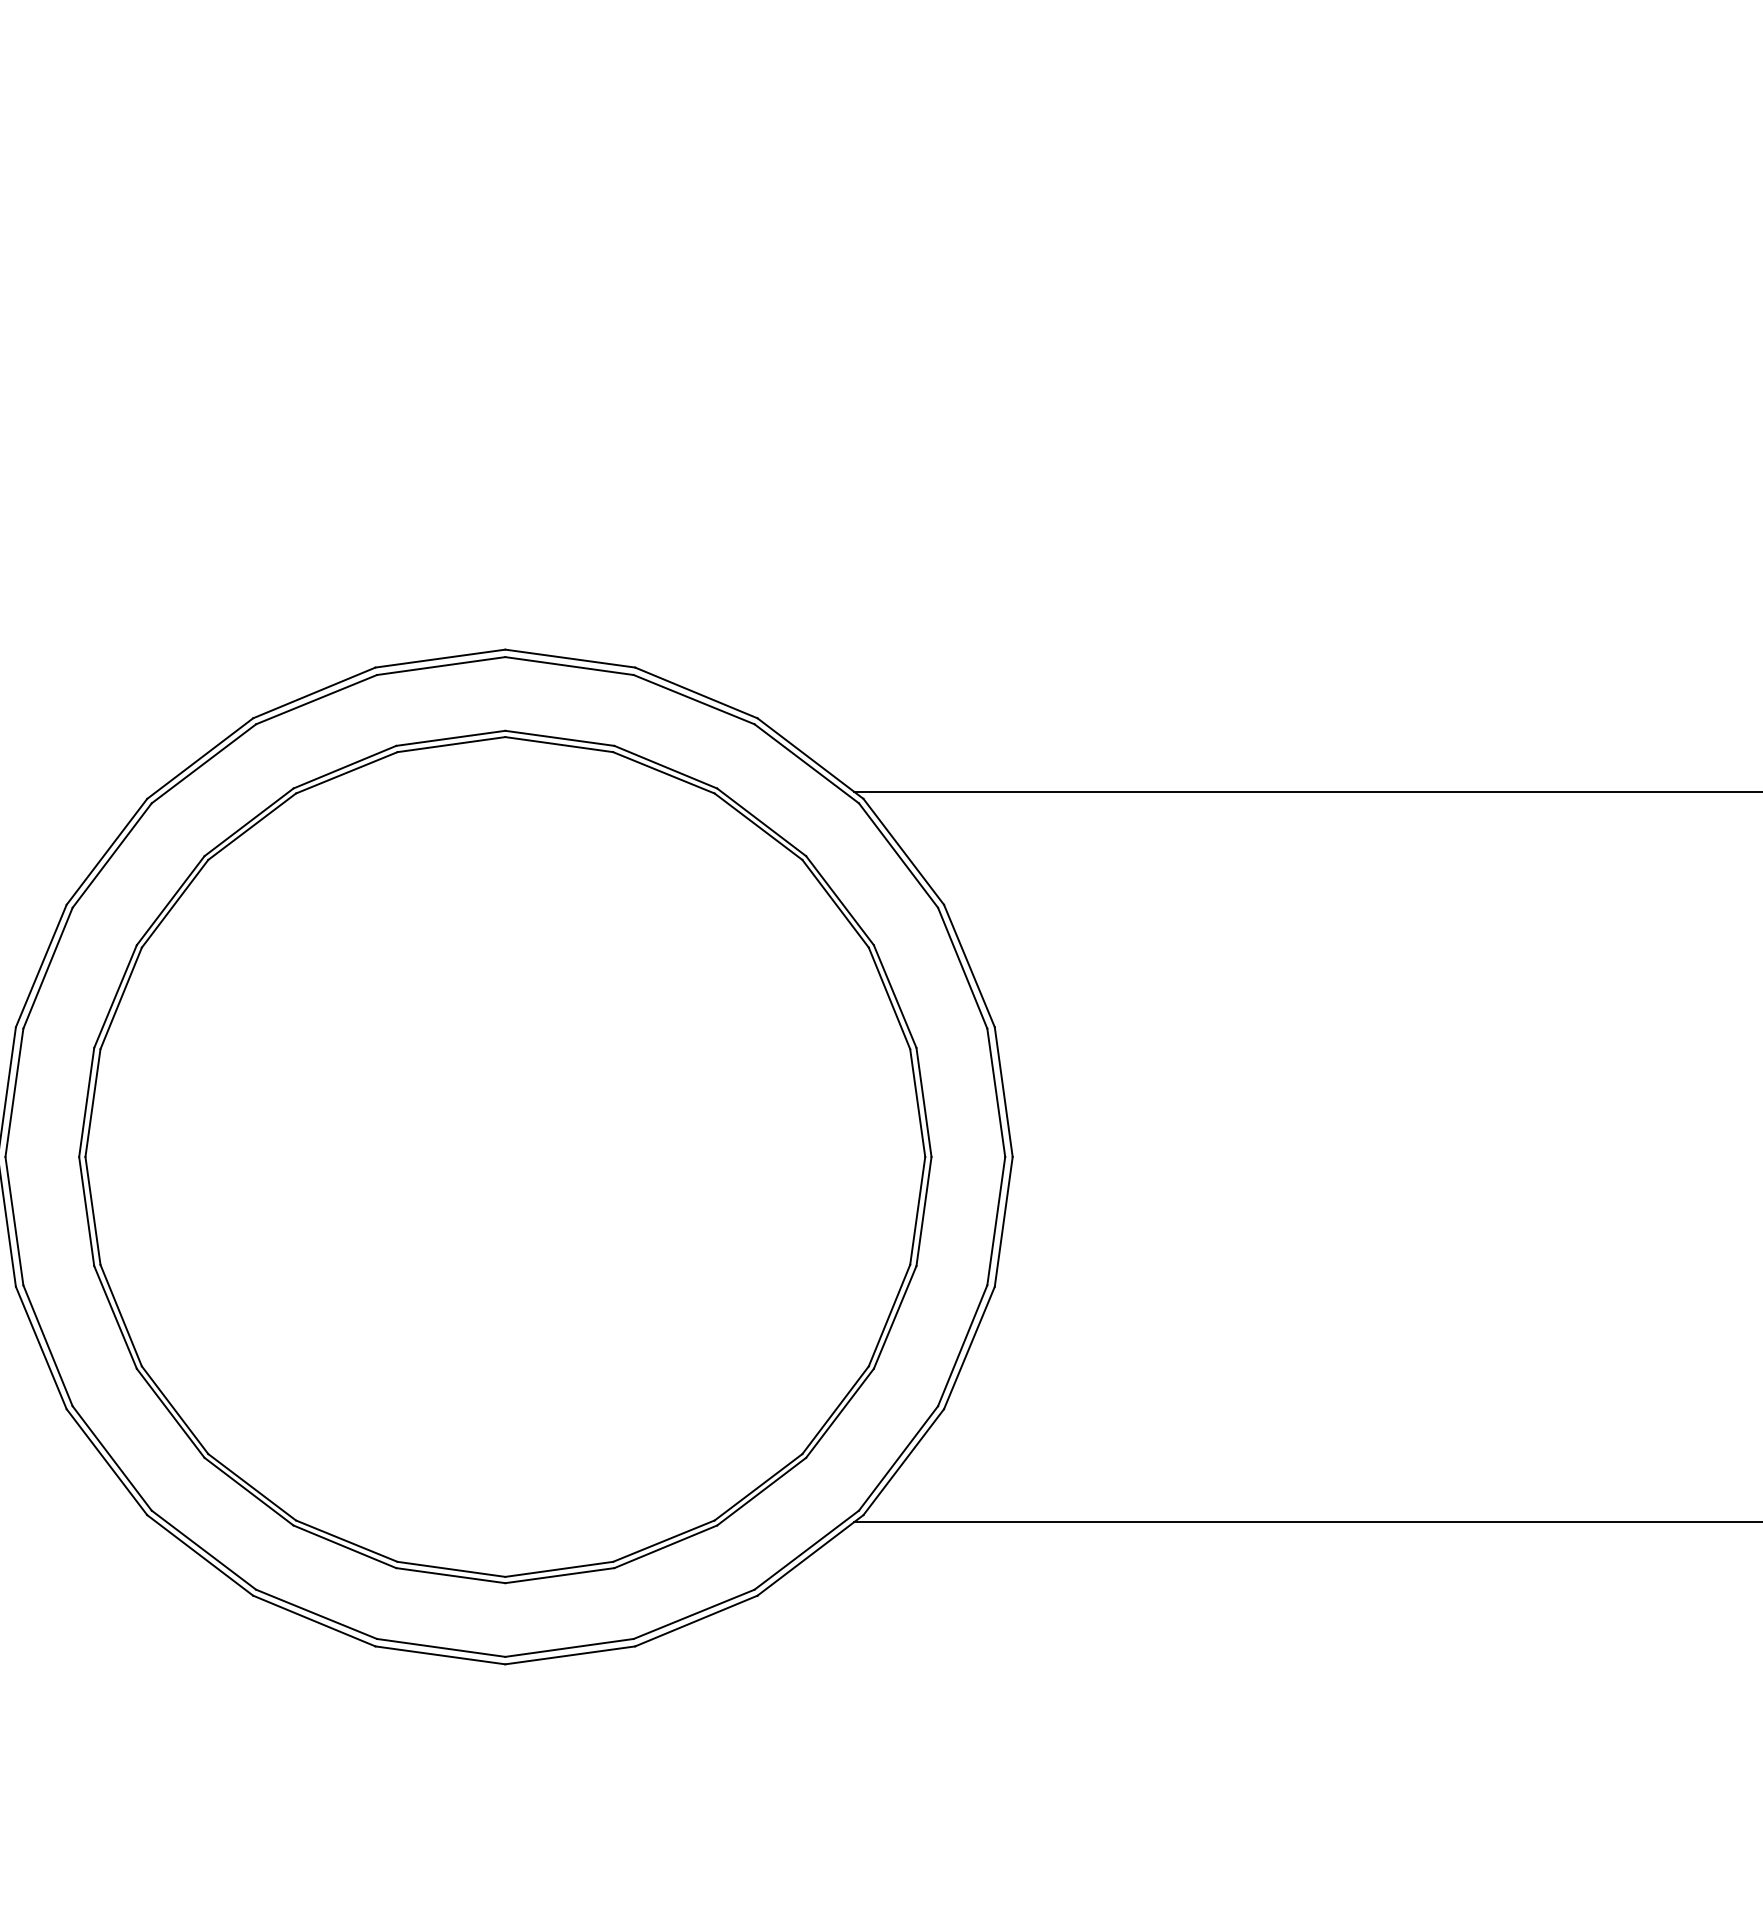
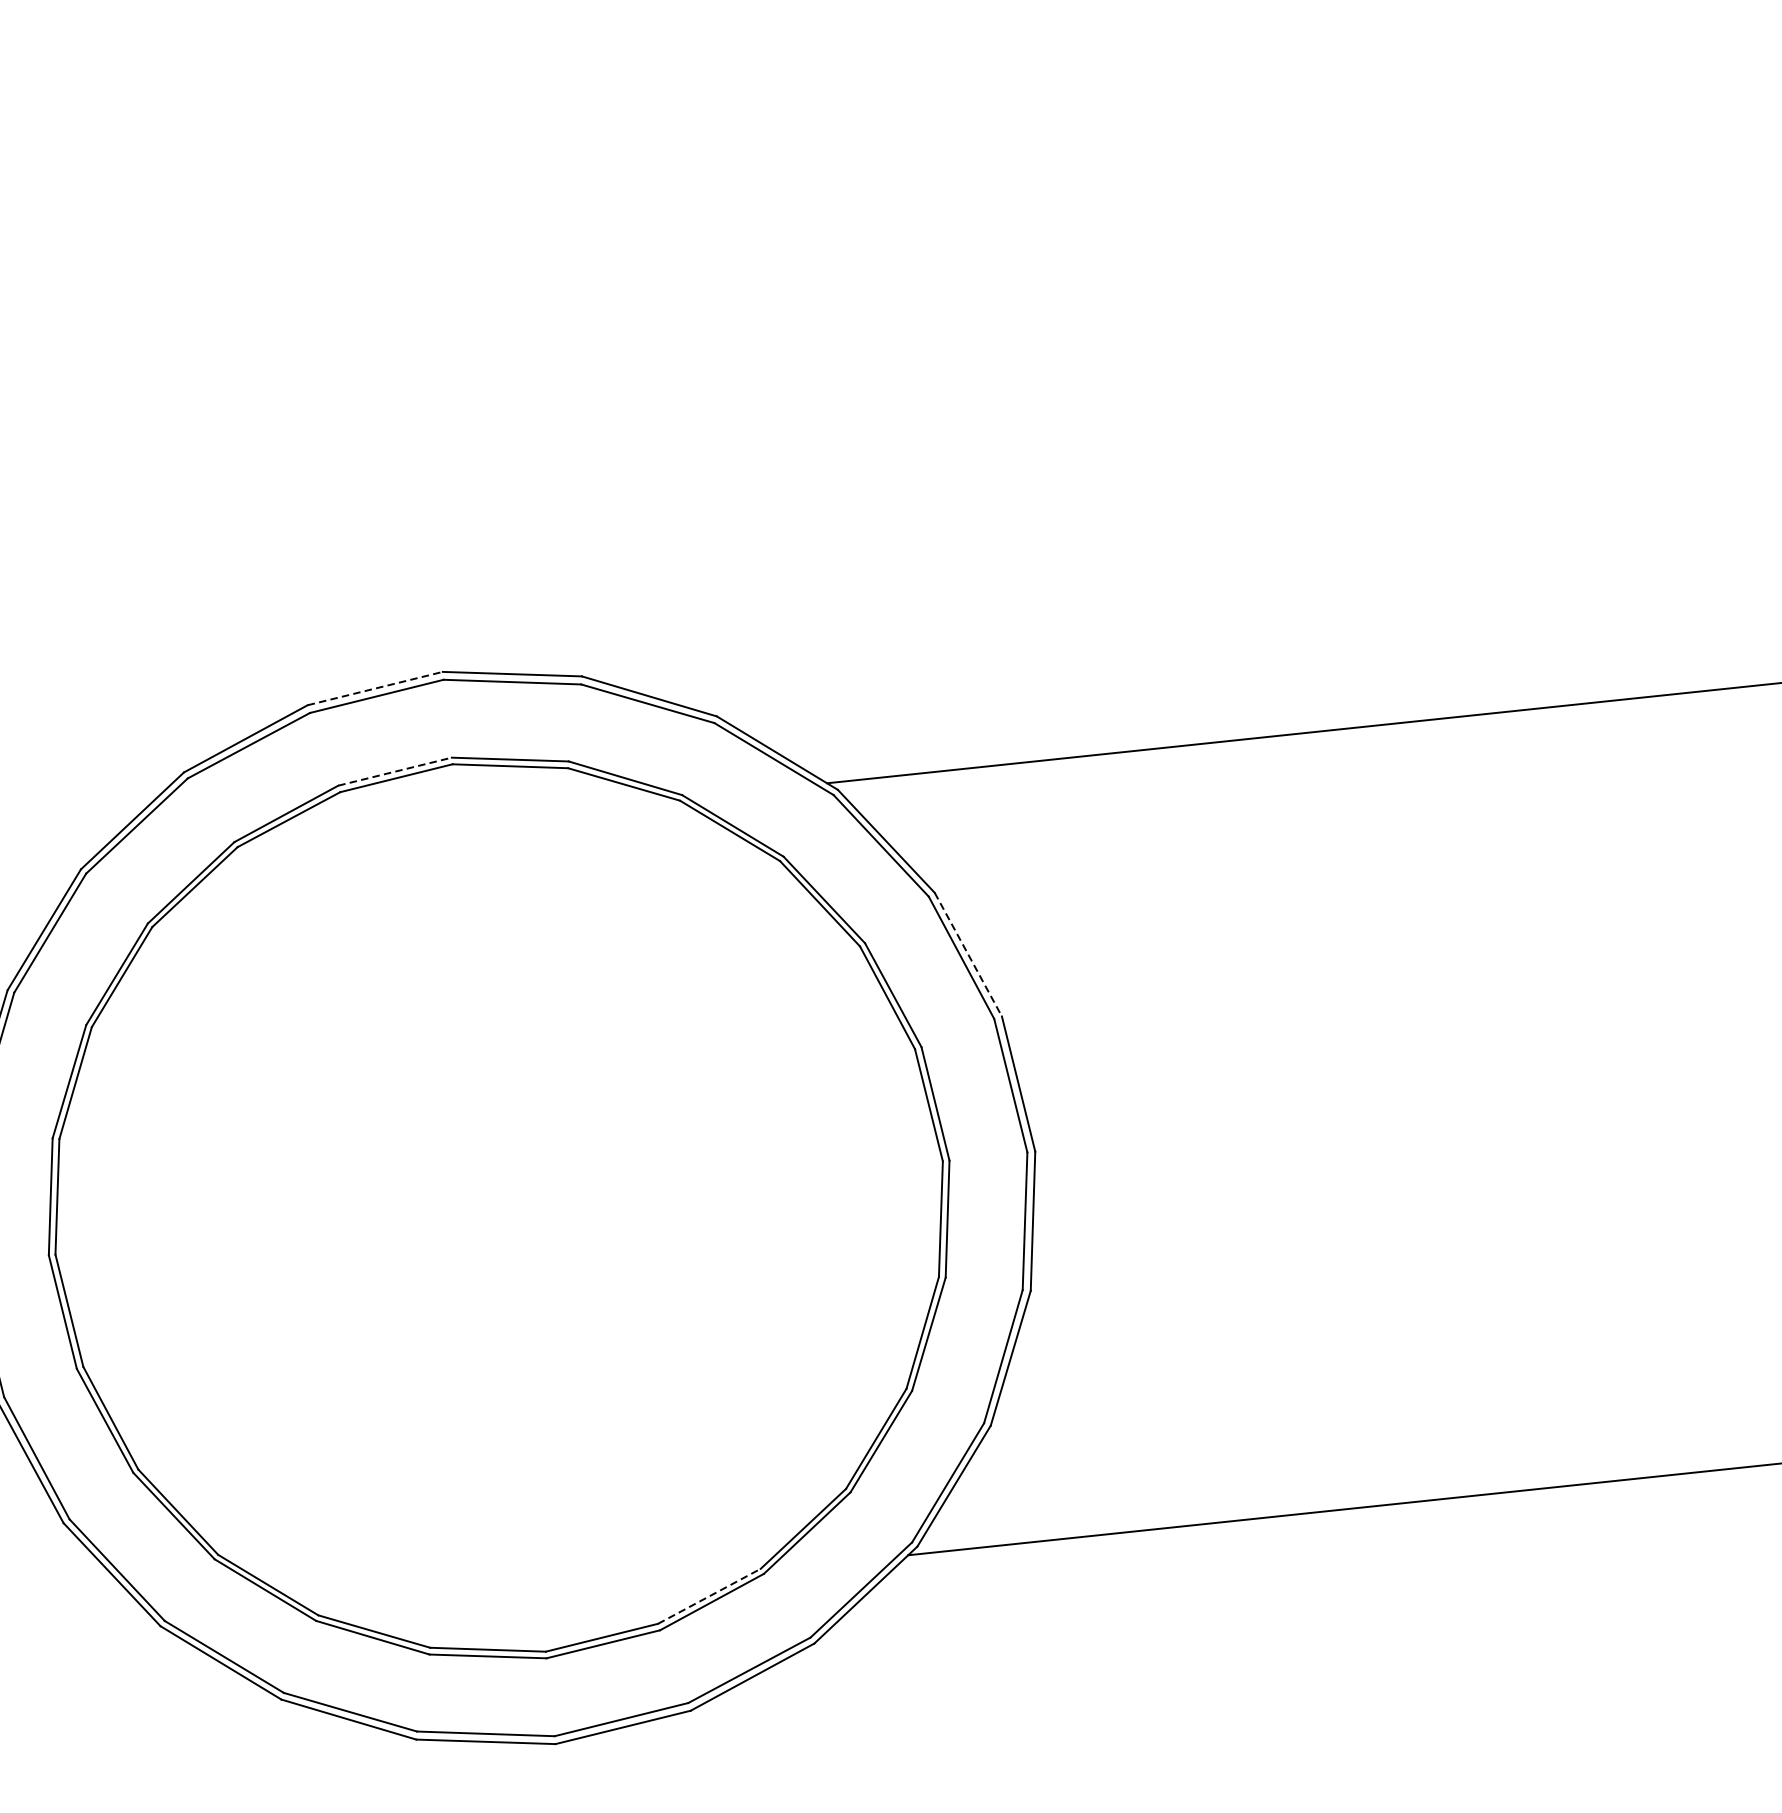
line: (440, 658) -> (375, 688), solid -> dashed
line: (451, 738) -> (395, 771), solid -> dashed
line: (969, 966) -> (968, 955), solid -> dashed
line: (663, 1541) -> (708, 1596), solid -> dashed

